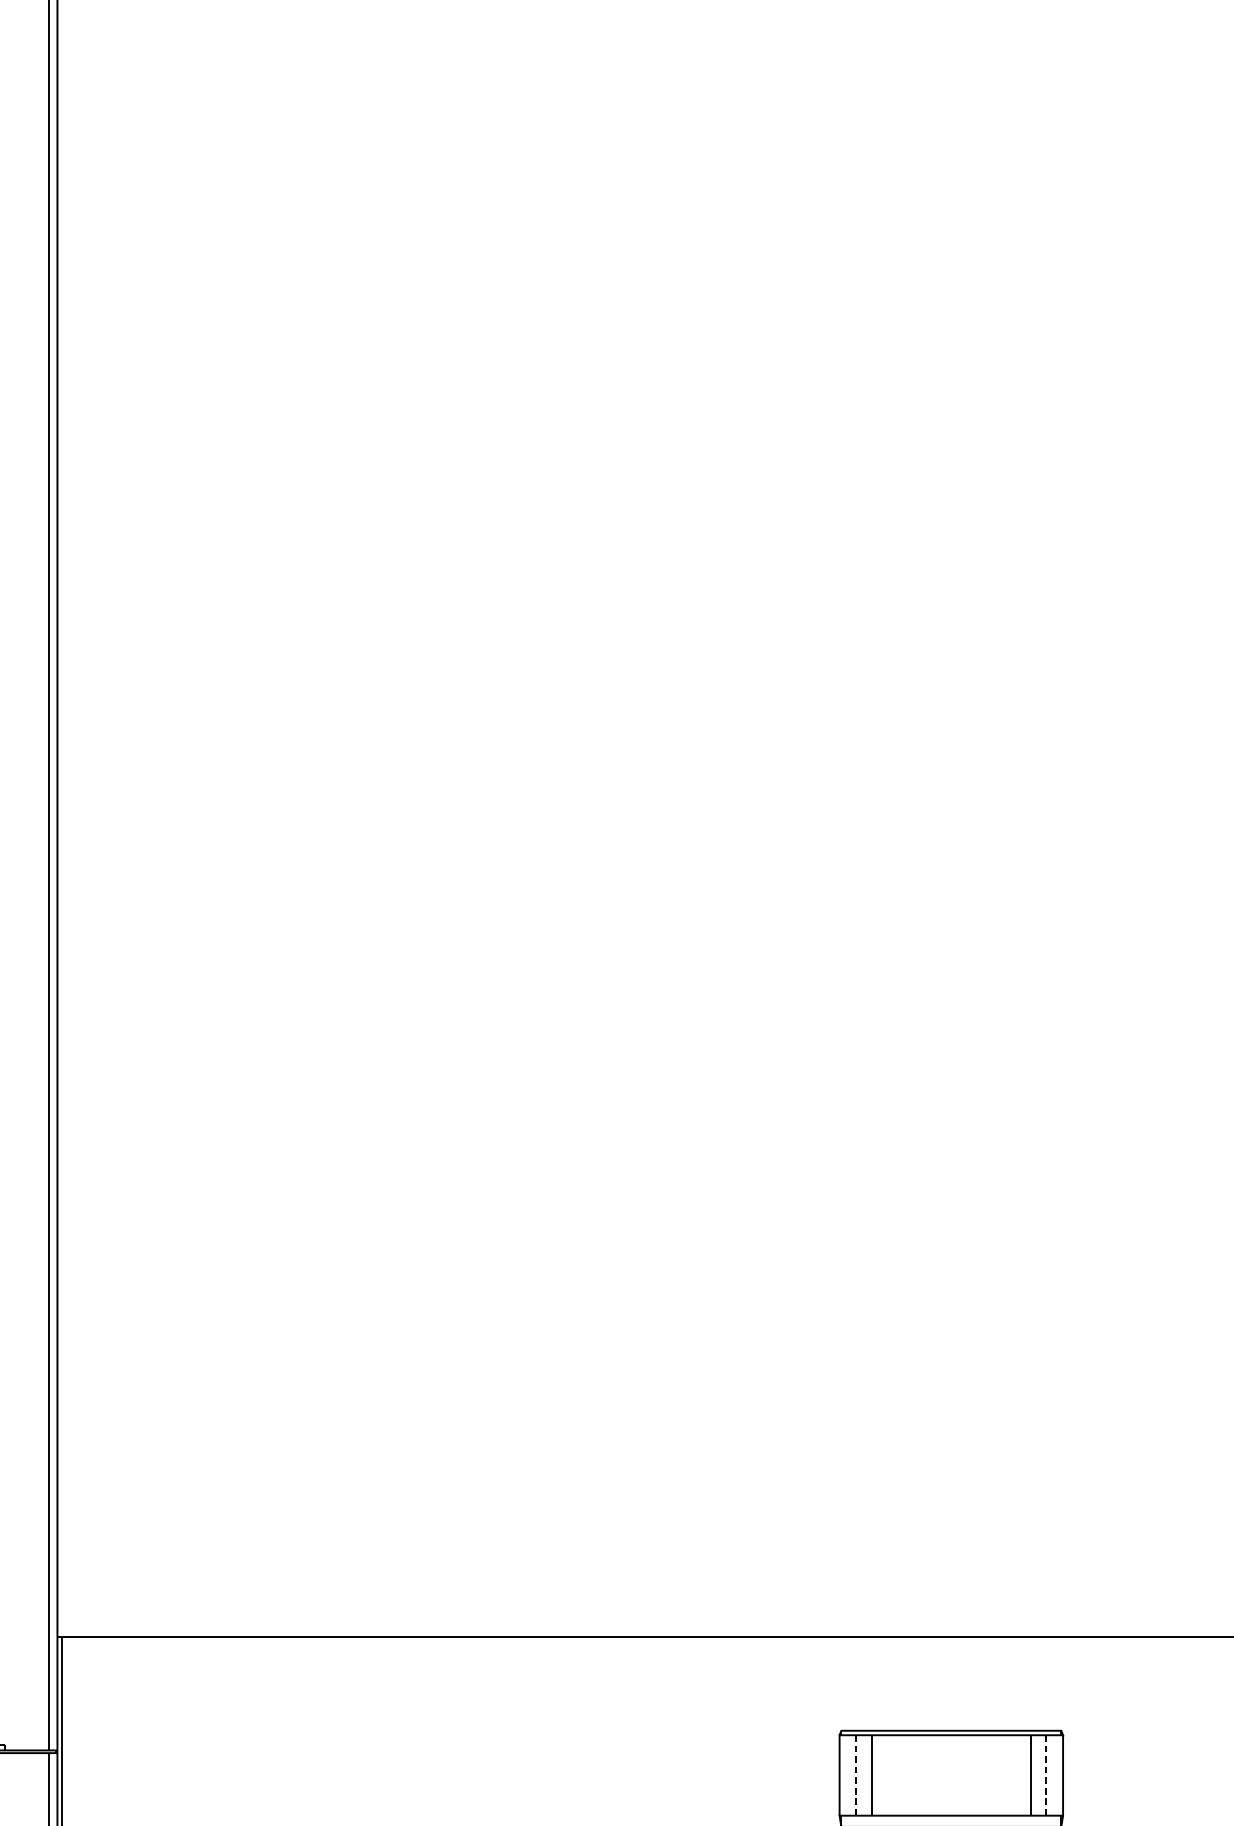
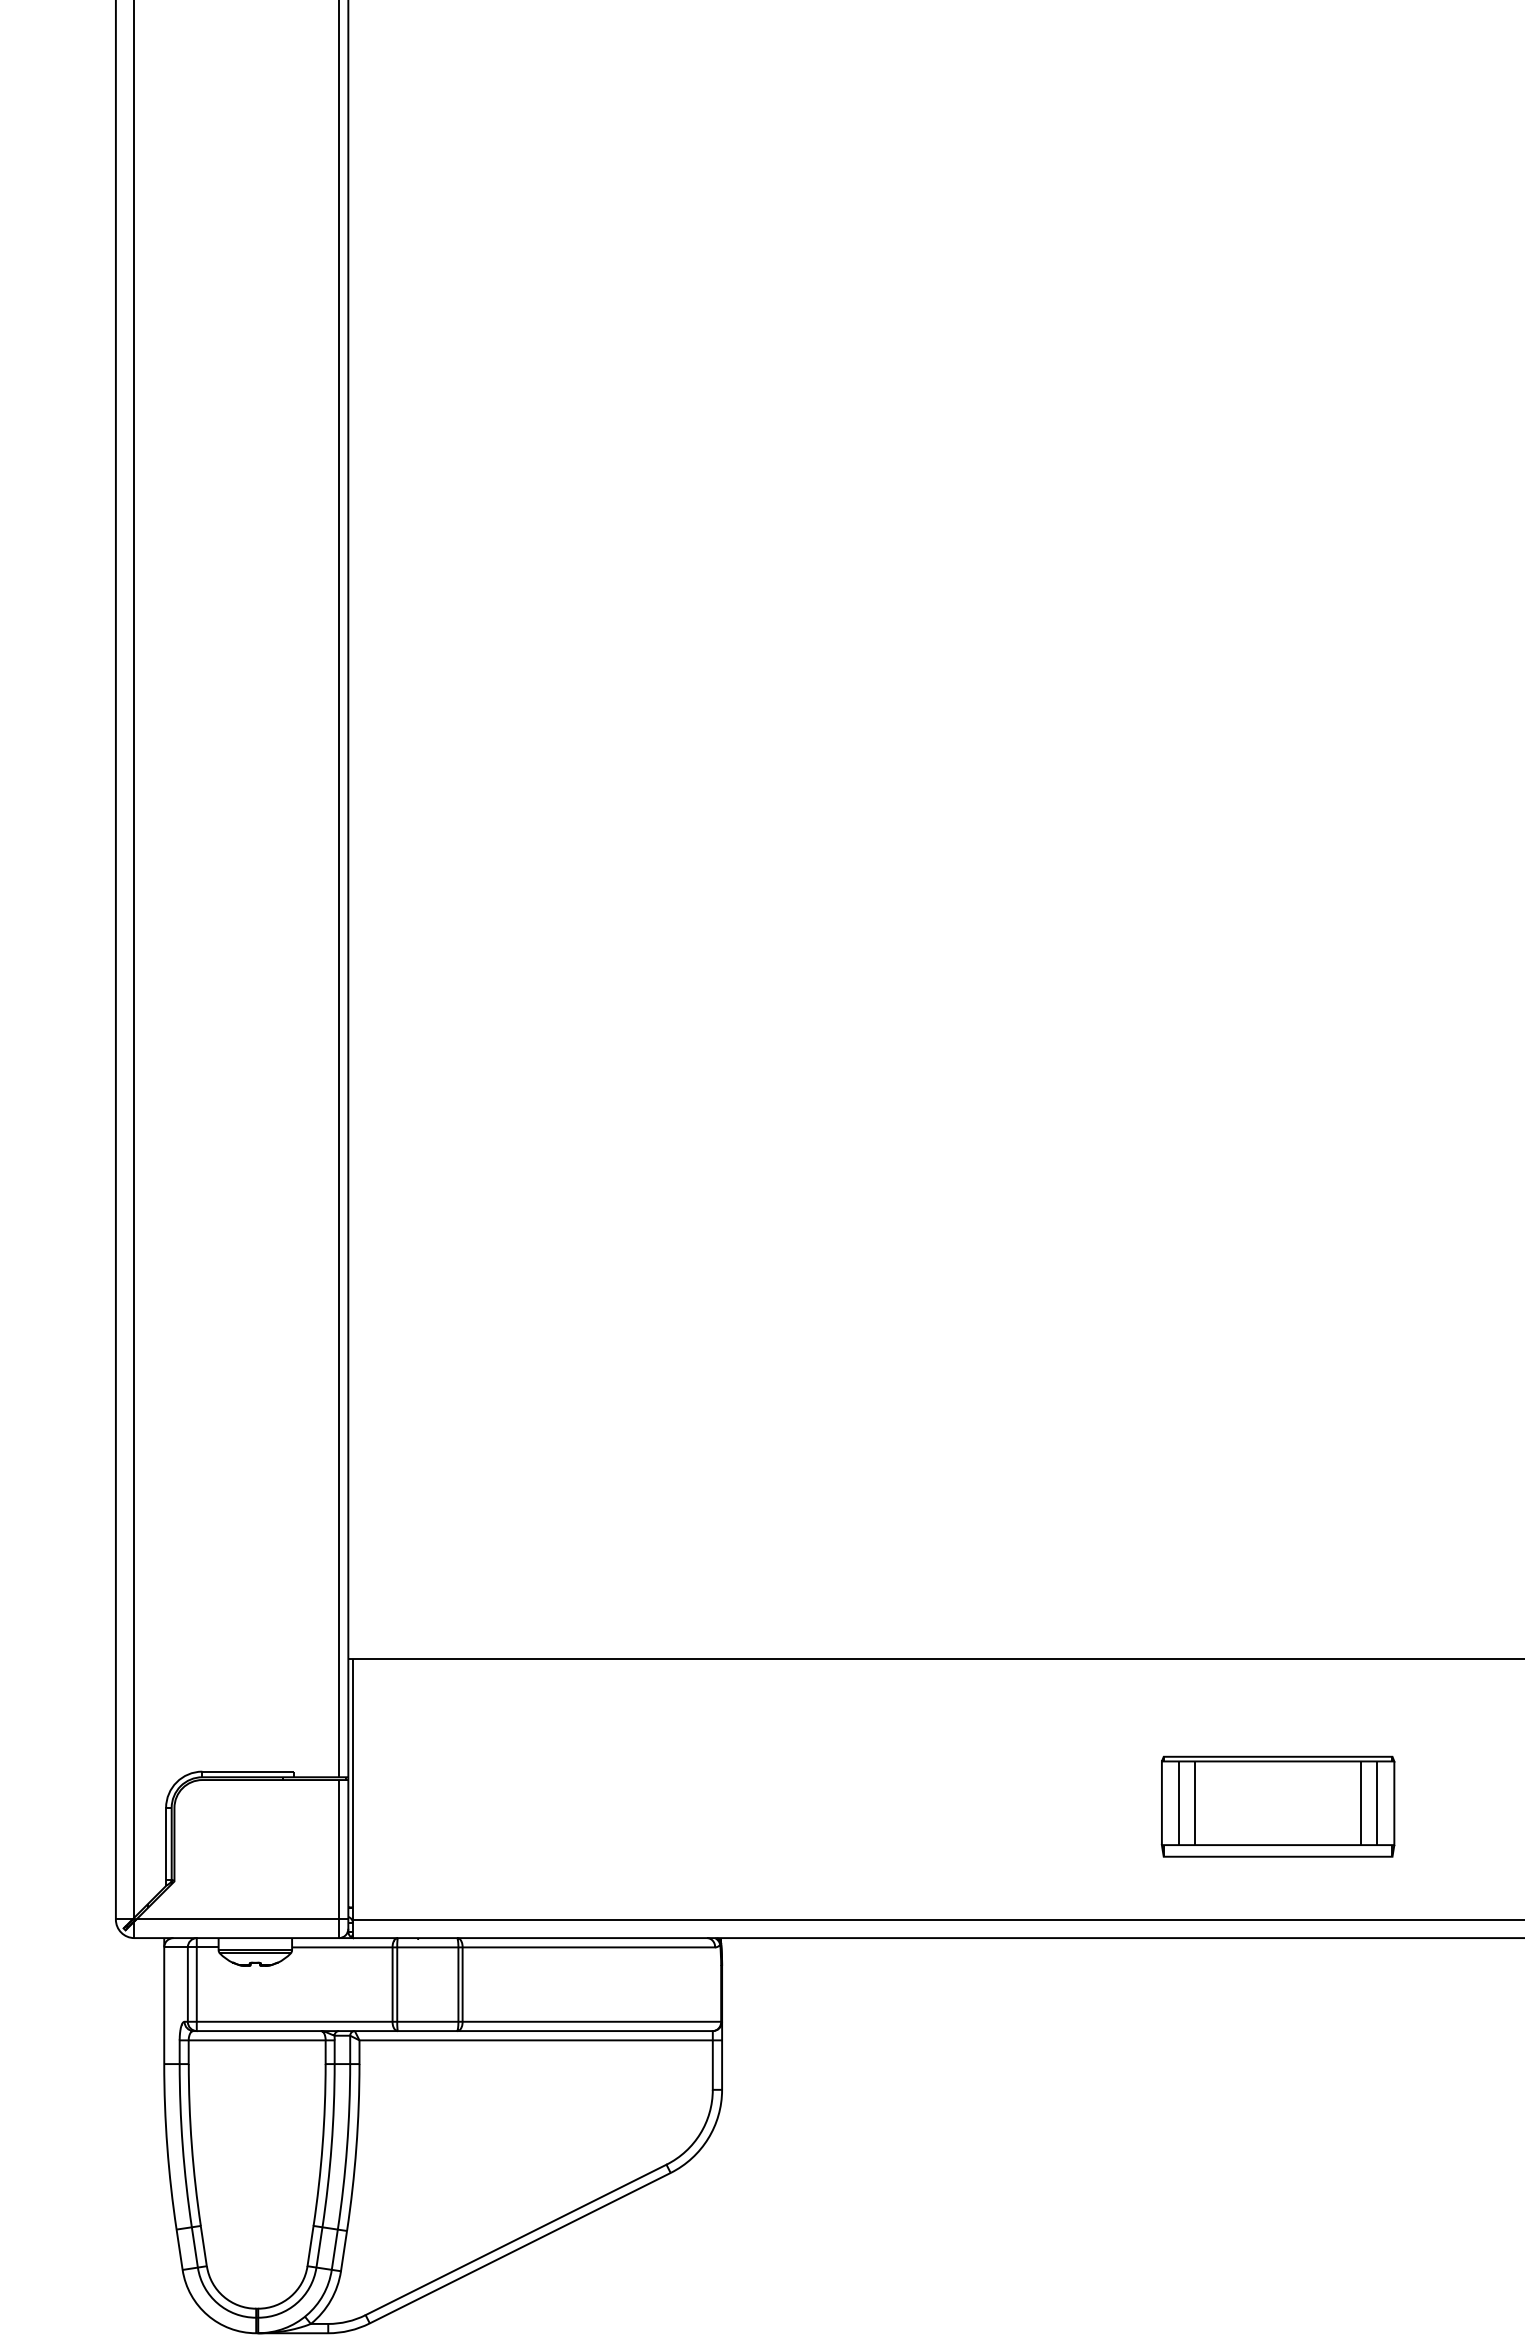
line: (856, 1775) -> (1179, 1803), dashed -> solid
line: (1045, 1775) -> (1376, 1803), dashed -> solid

